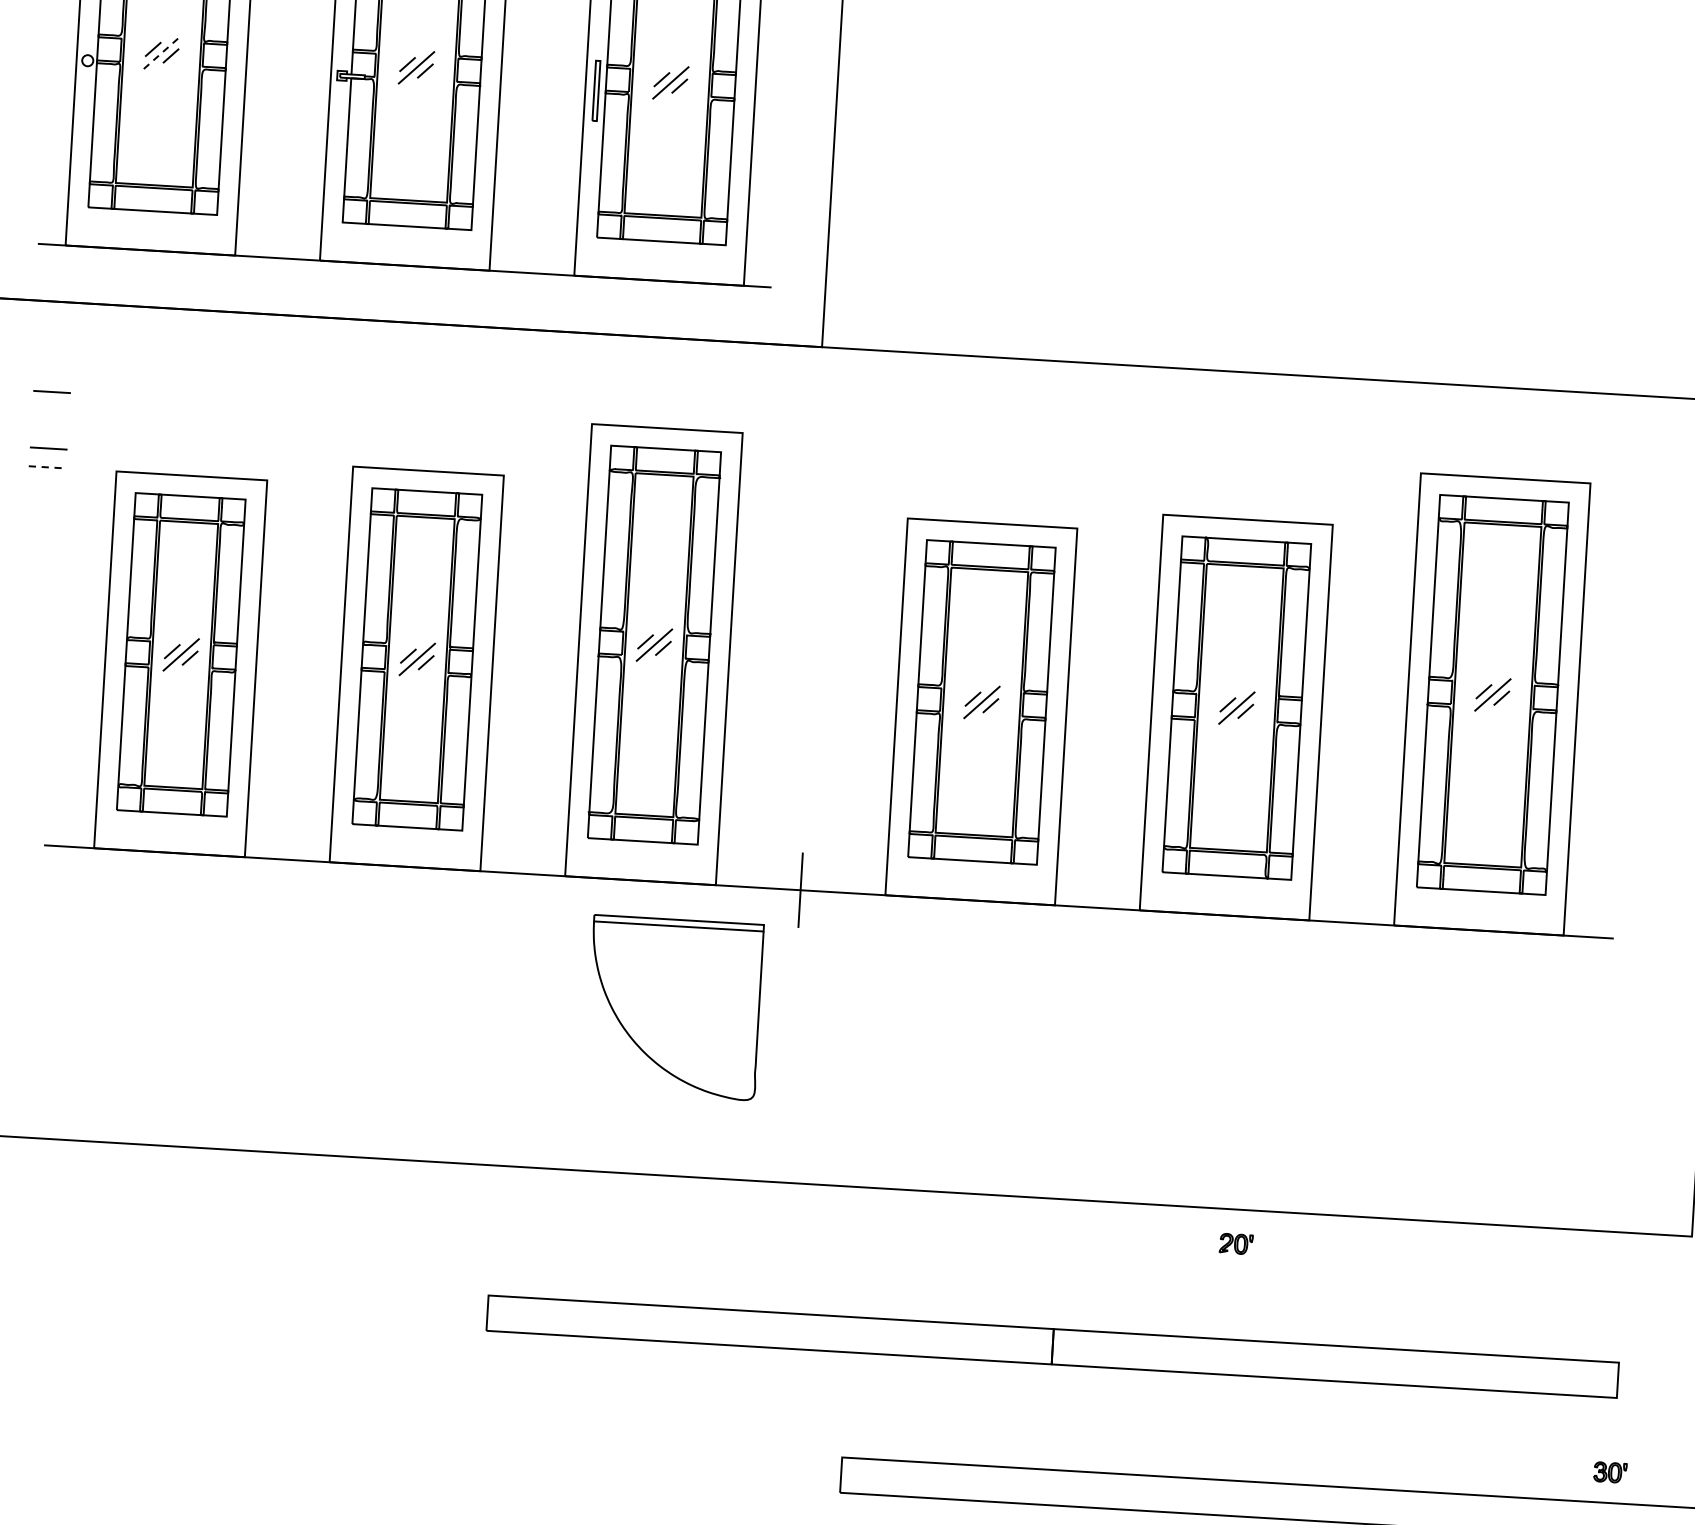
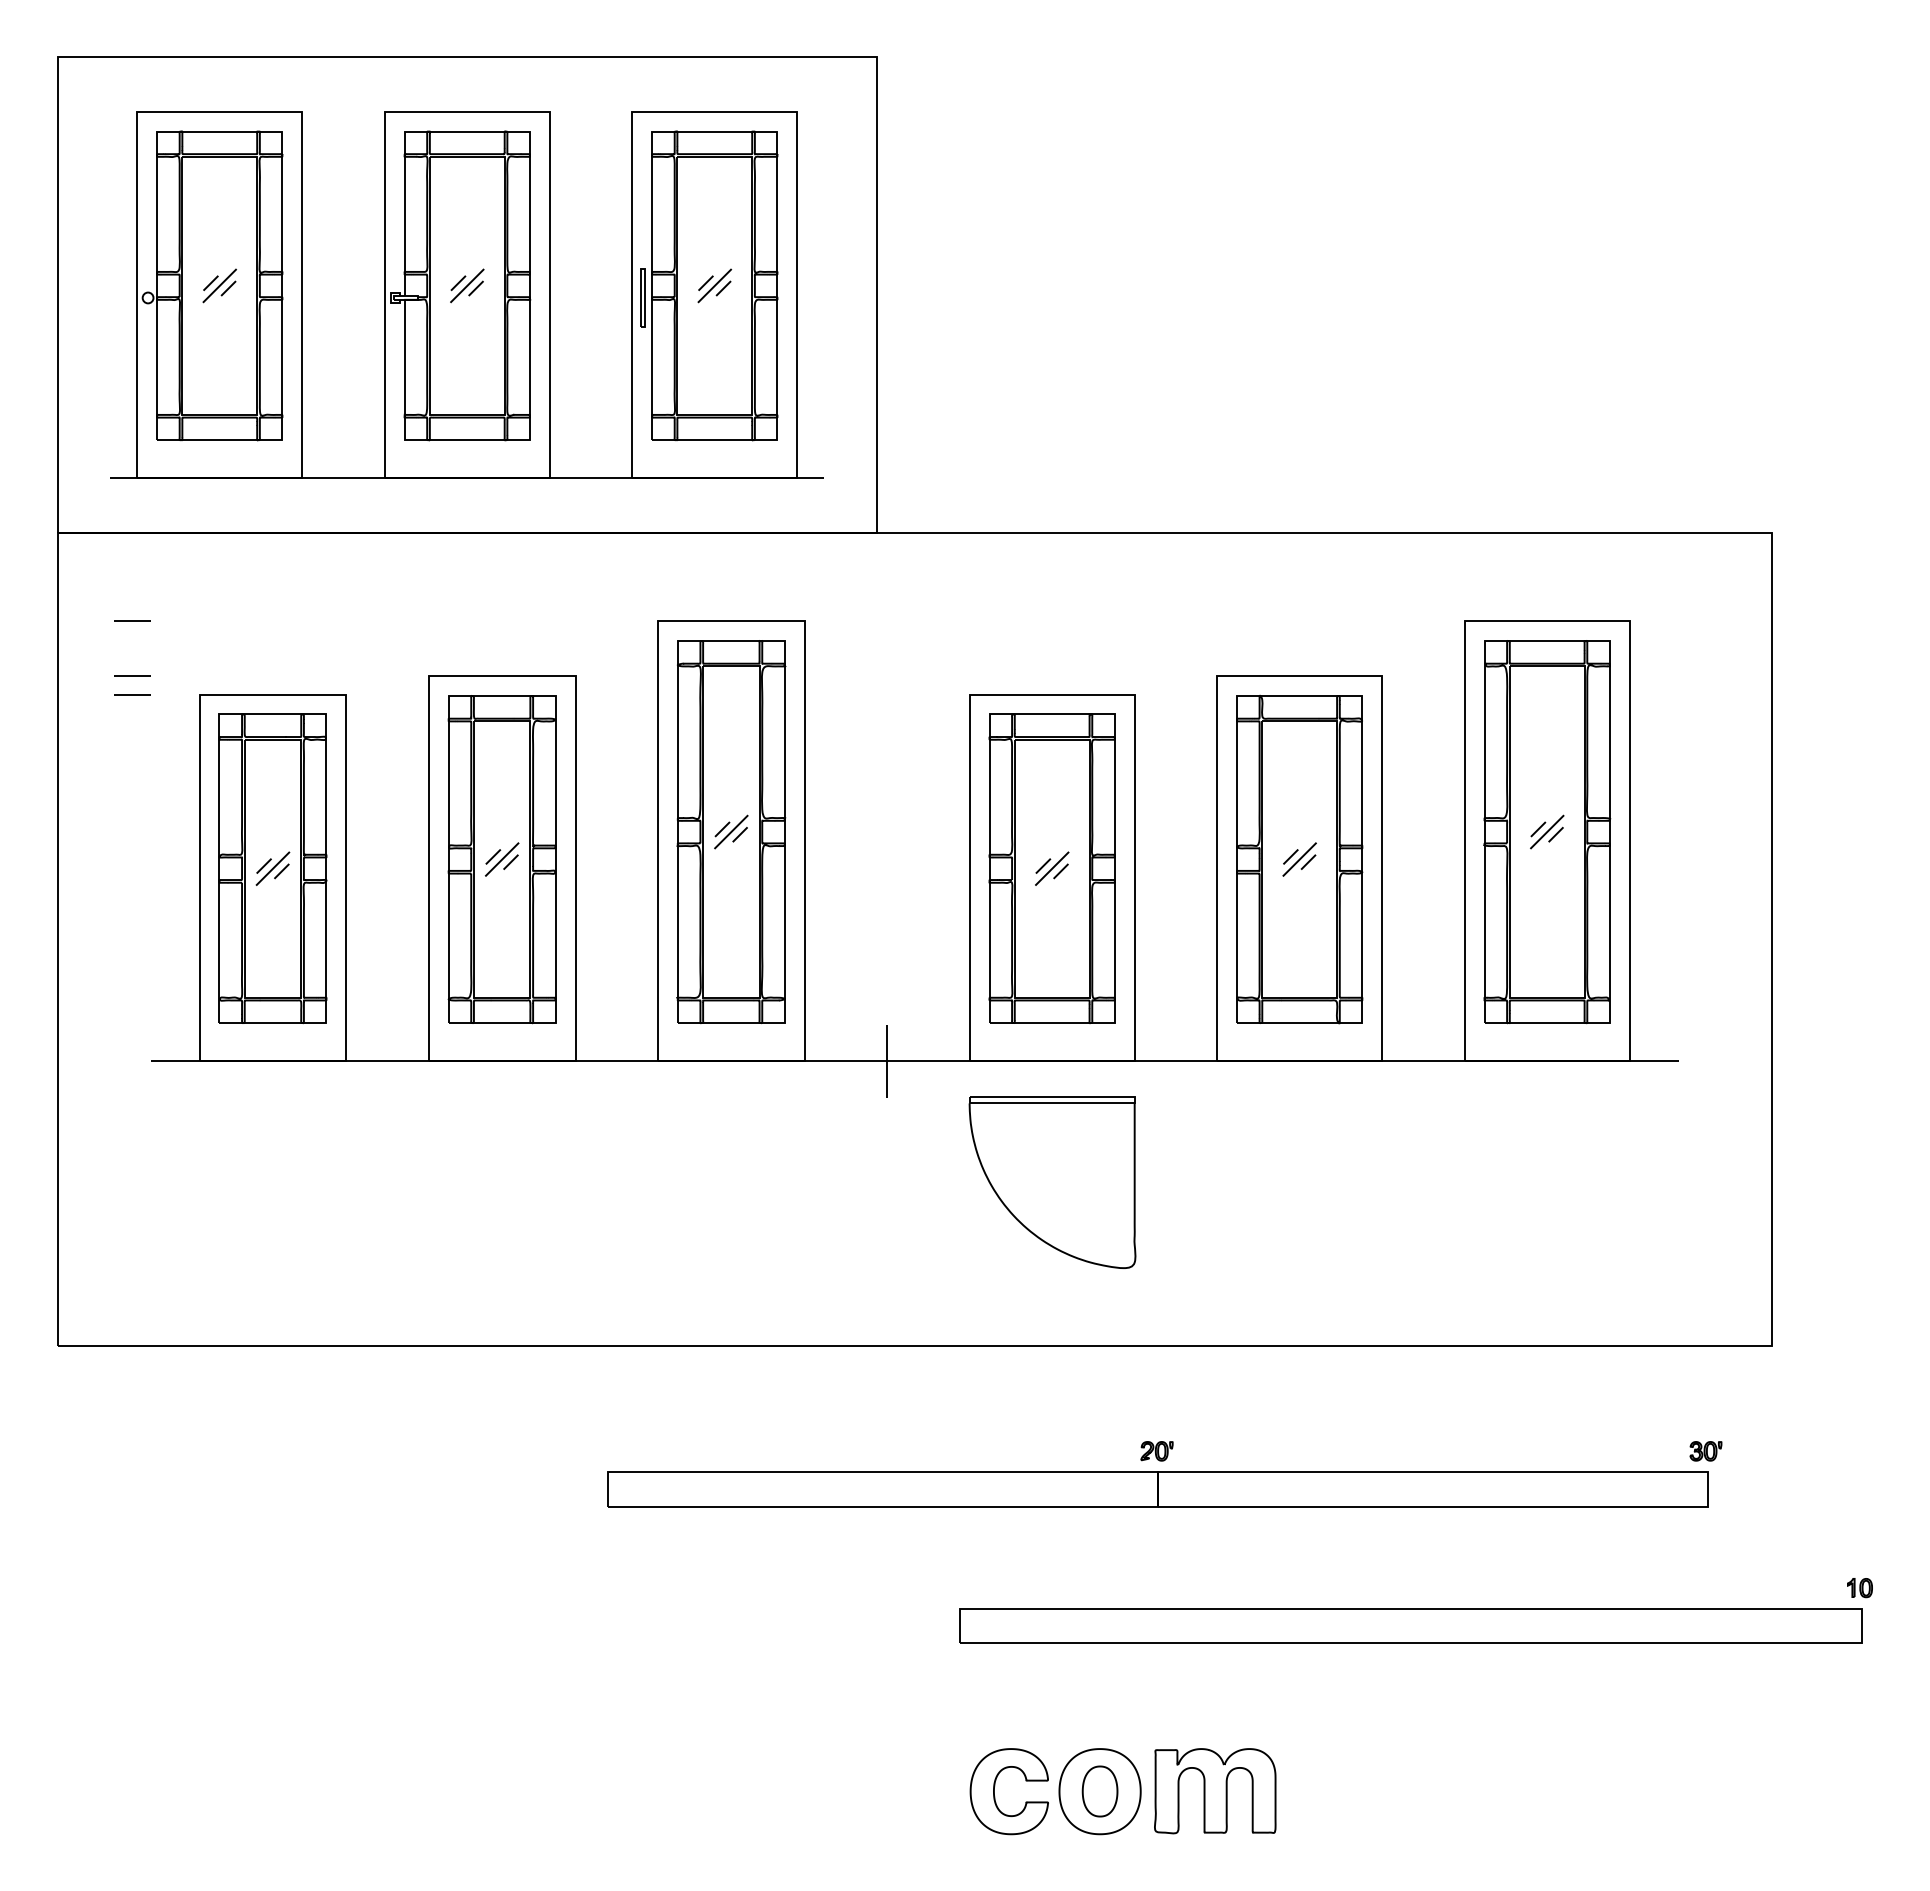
line: (161, 52) -> (219, 285), dashed -> solid
line: (48, 467) -> (133, 694), dashed -> solid
part: (674, 1007) -> (1052, 1182), moved
part: (1235, 1244) -> (1156, 1451), moved
part: (1609, 1472) -> (1705, 1451), moved

